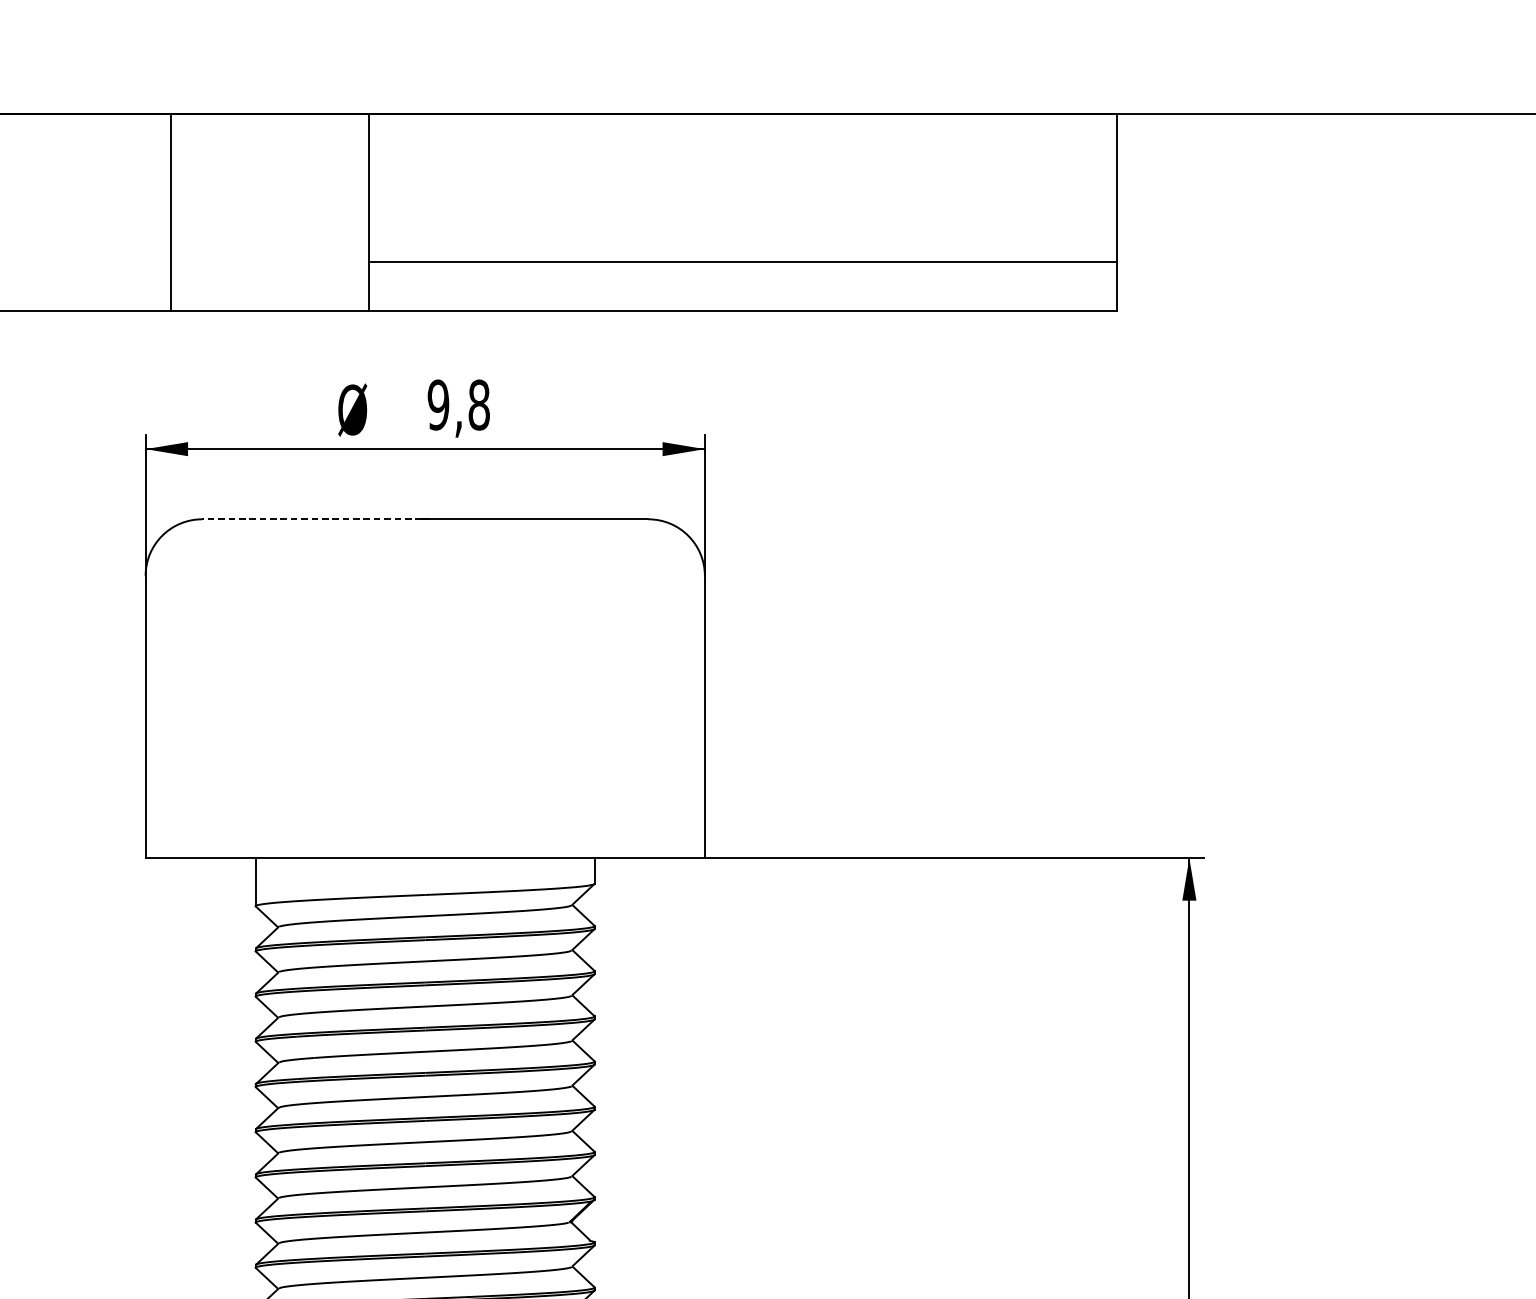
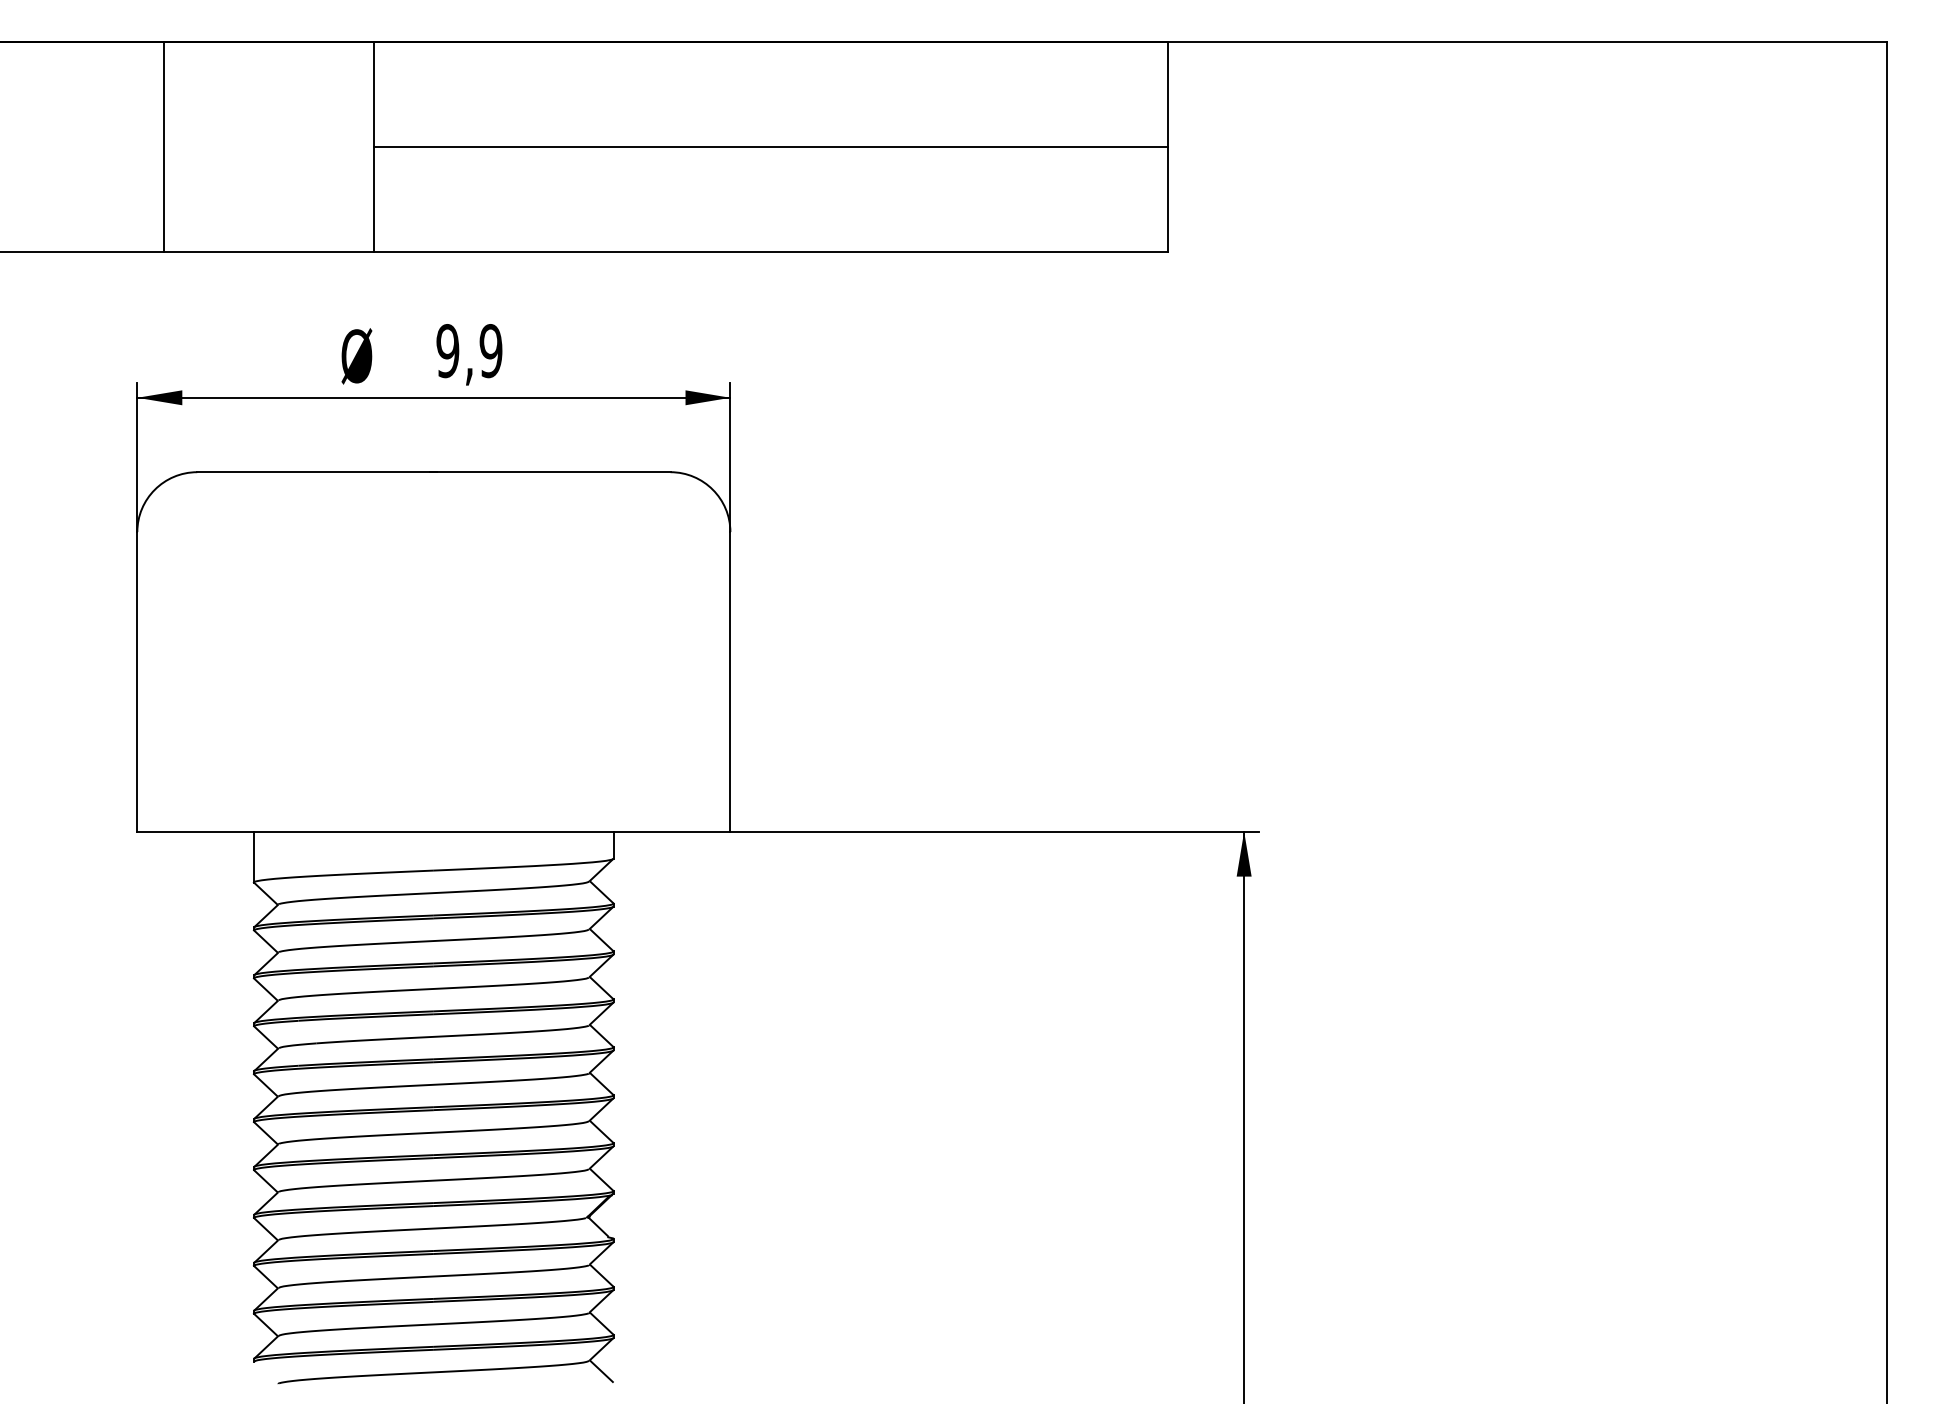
line: (742, 261) -> (770, 146), moved
text: (478, 405) -> (490, 351), 9,8 -> 9,9
line: (311, 519) -> (313, 472), dashed -> solid

